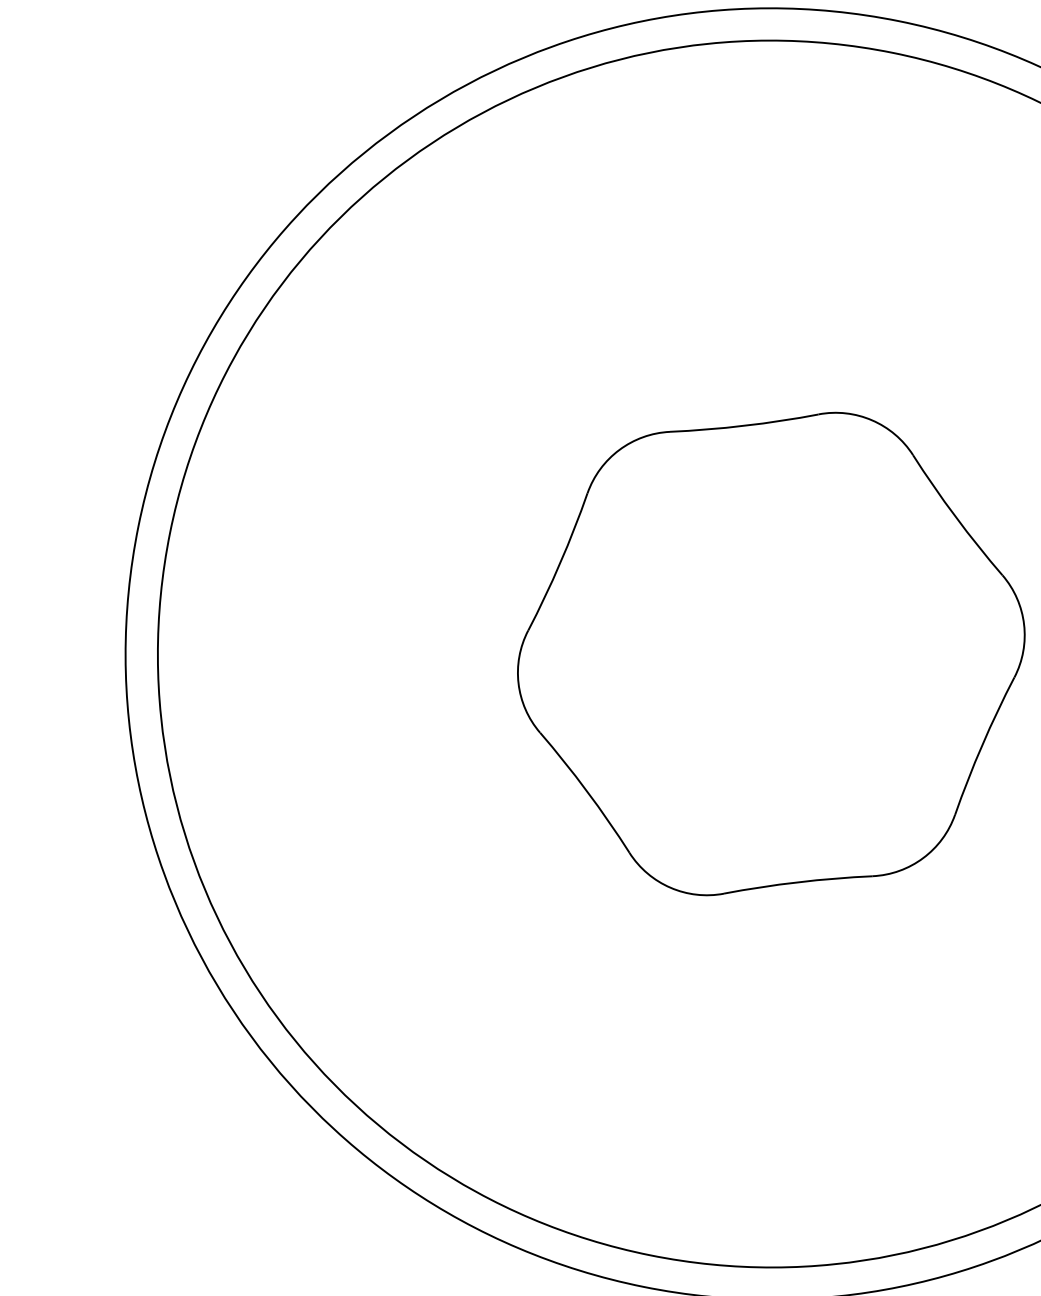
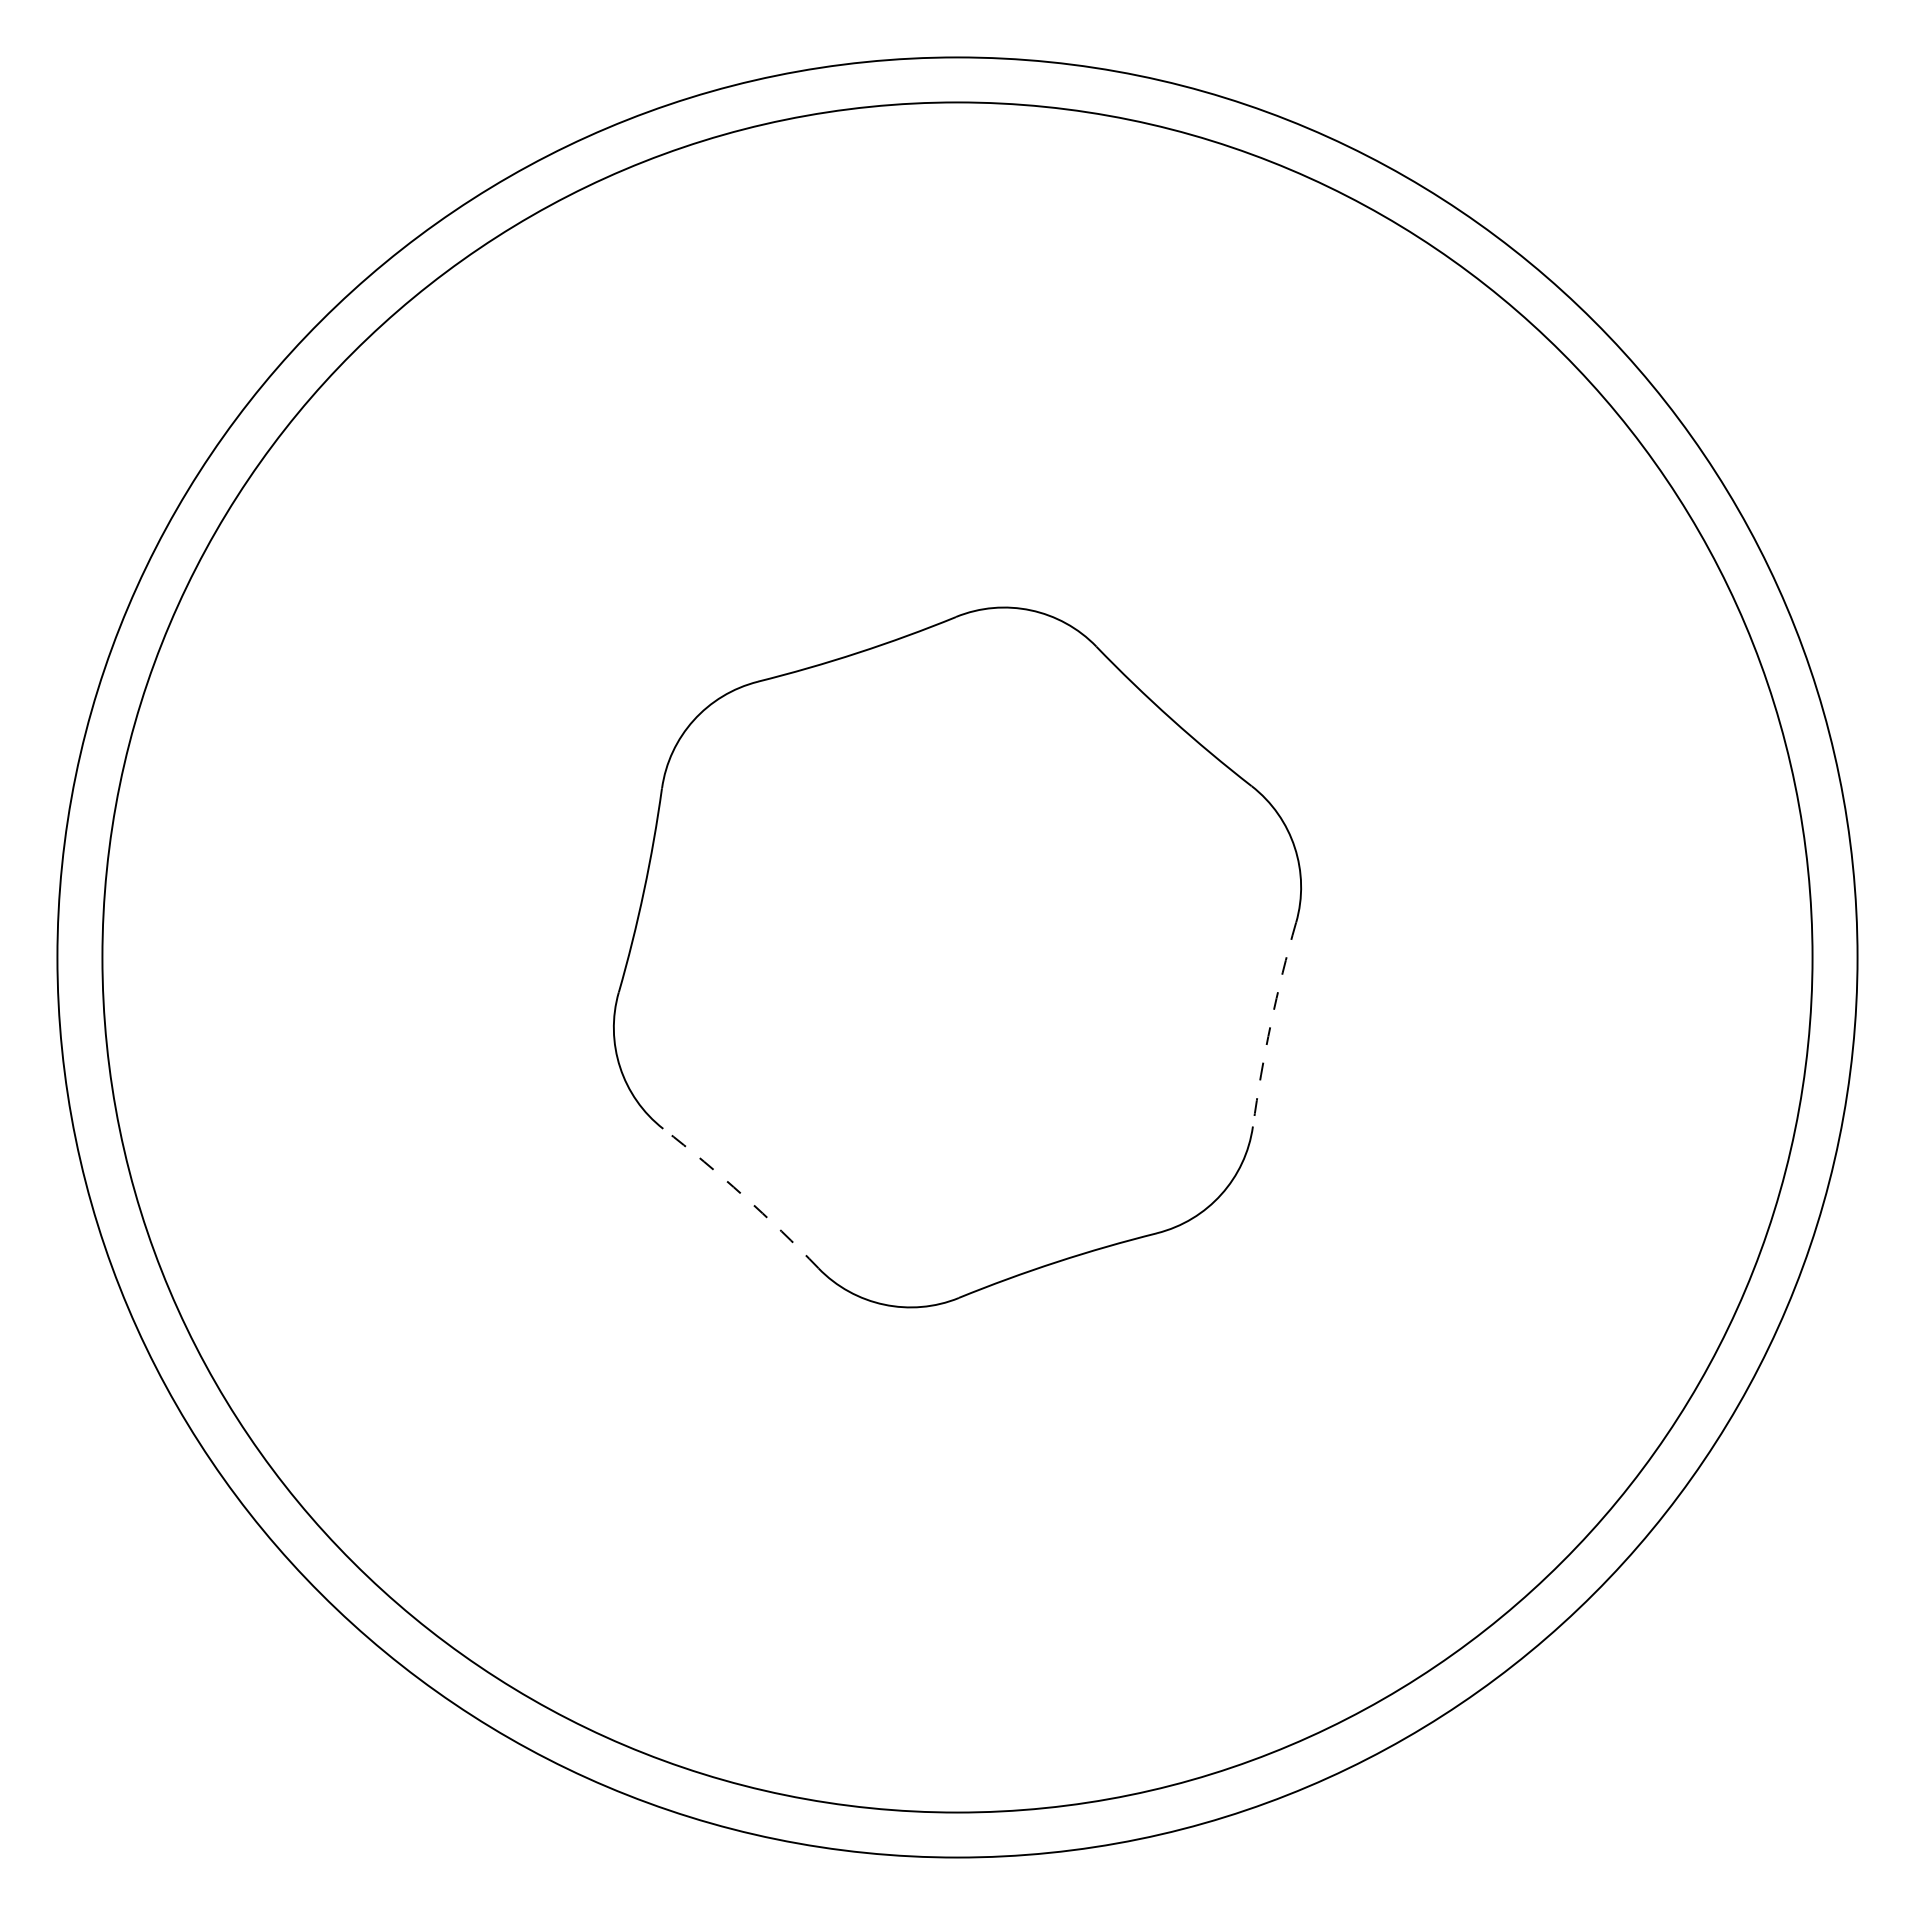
arc: (982, 744) -> (1270, 1023), solid -> dashed
arc: (587, 791) -> (743, 1195), solid -> dashed

